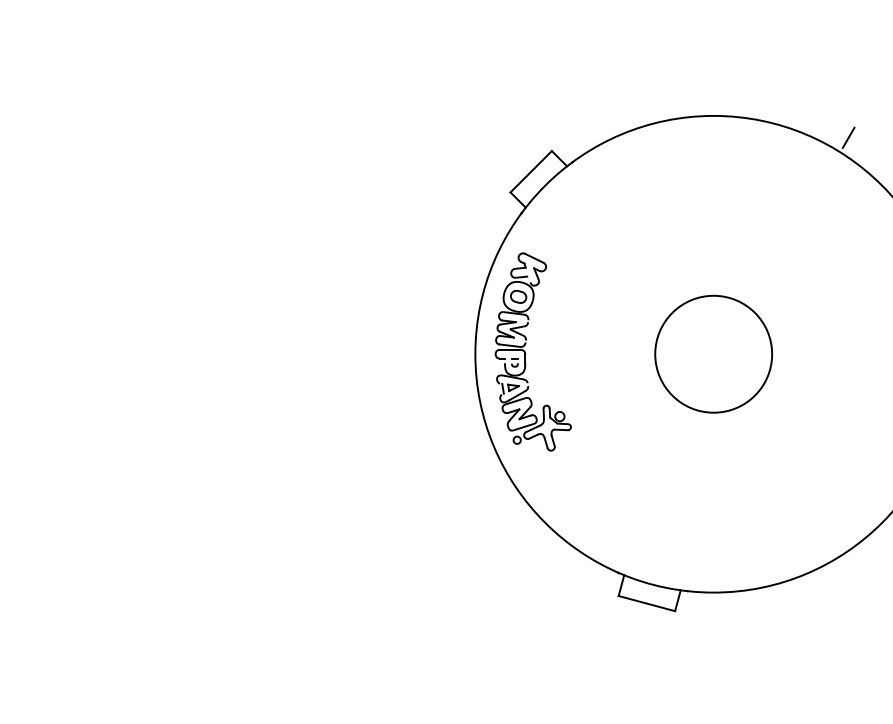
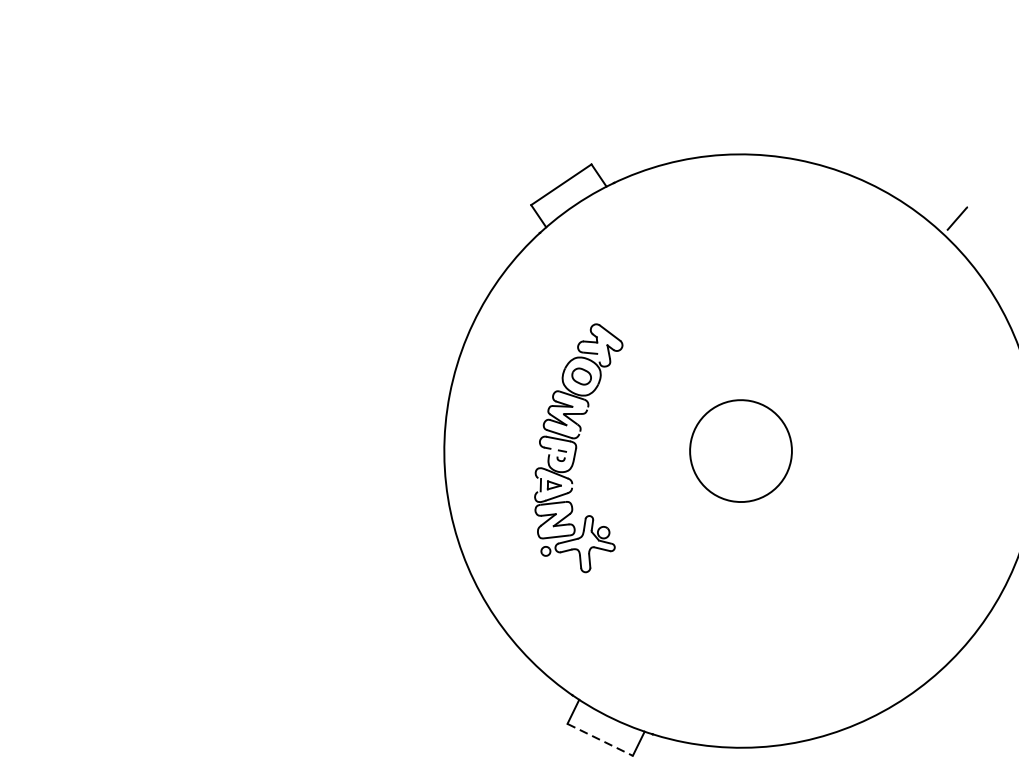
circle: (713, 353) -> (740, 450), size x0.7
part: (526, 354) -> (577, 448), moved
line: (647, 603) -> (600, 739), solid -> dashed

